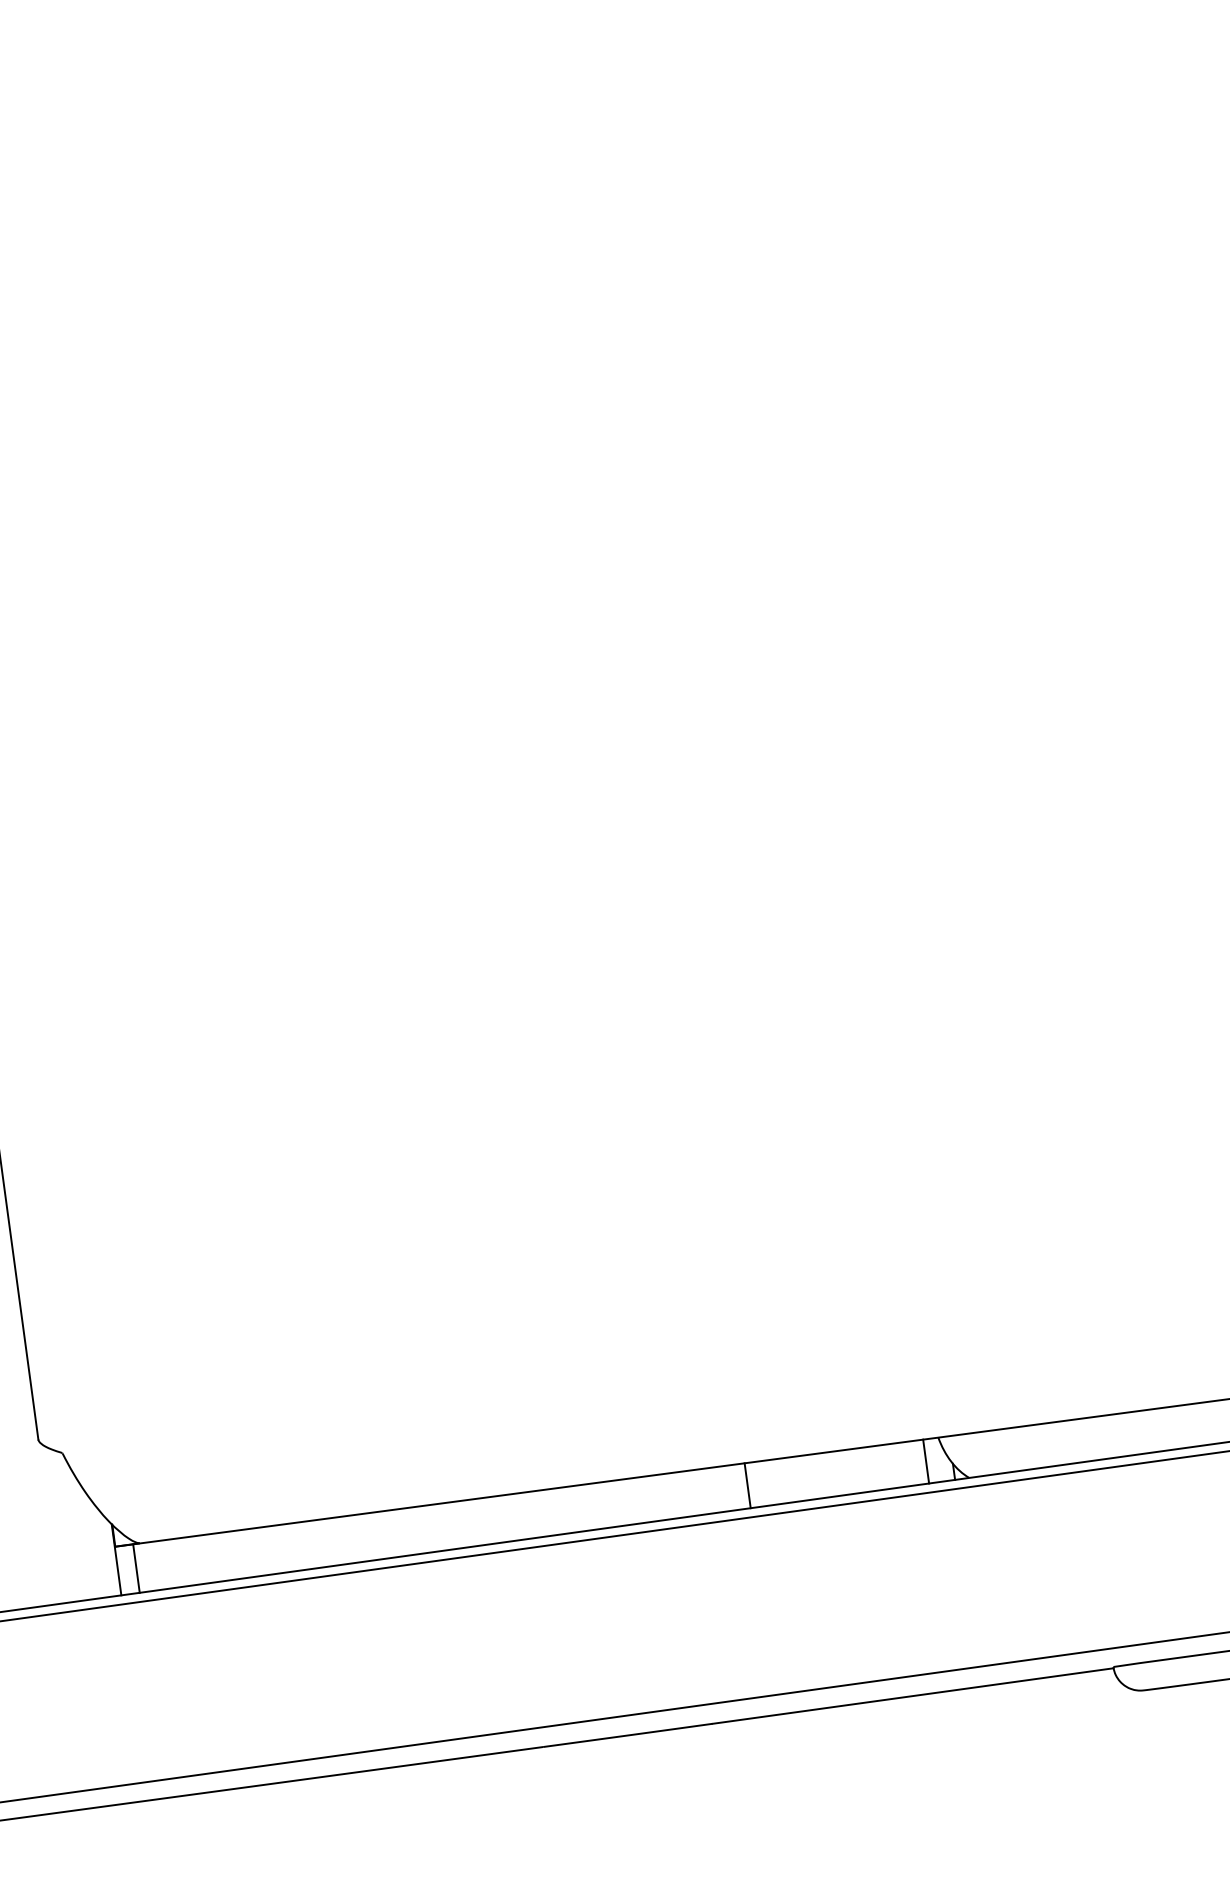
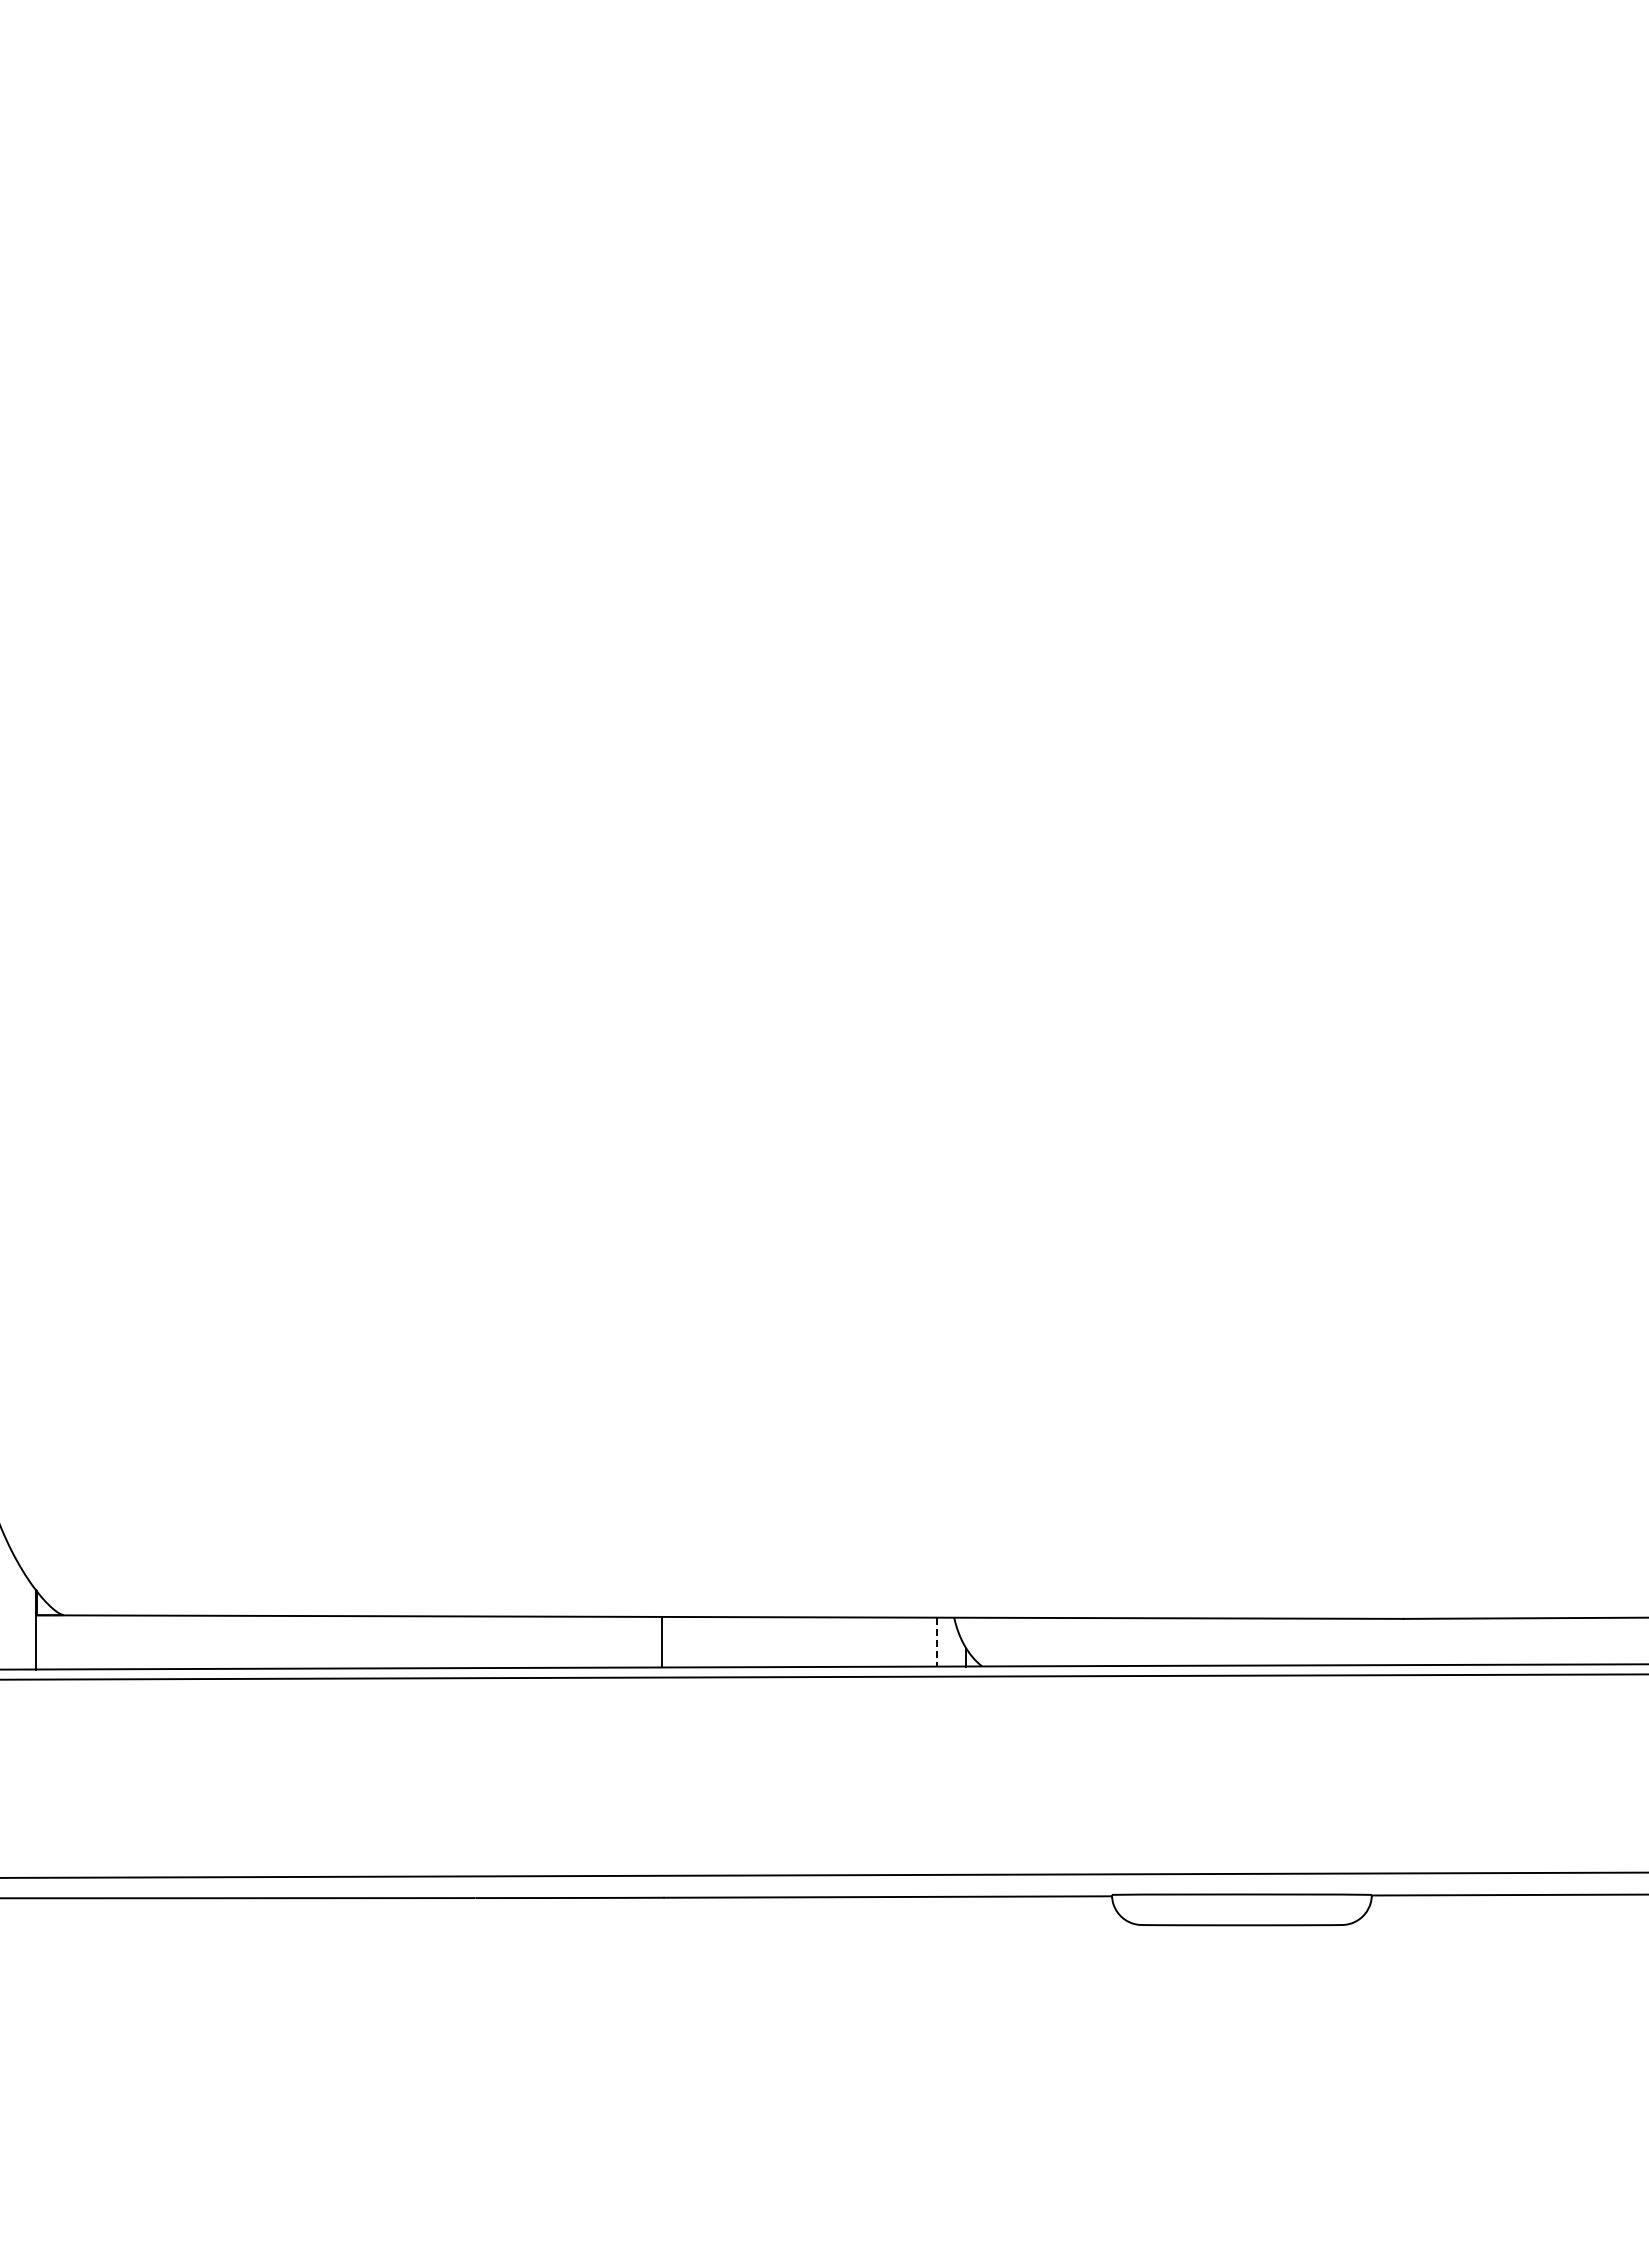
line: (926, 1461) -> (937, 1642), solid -> dashed
line: (747, 1486) -> (662, 1642), moved
line: (136, 1568) -> (56, 1642), removed

